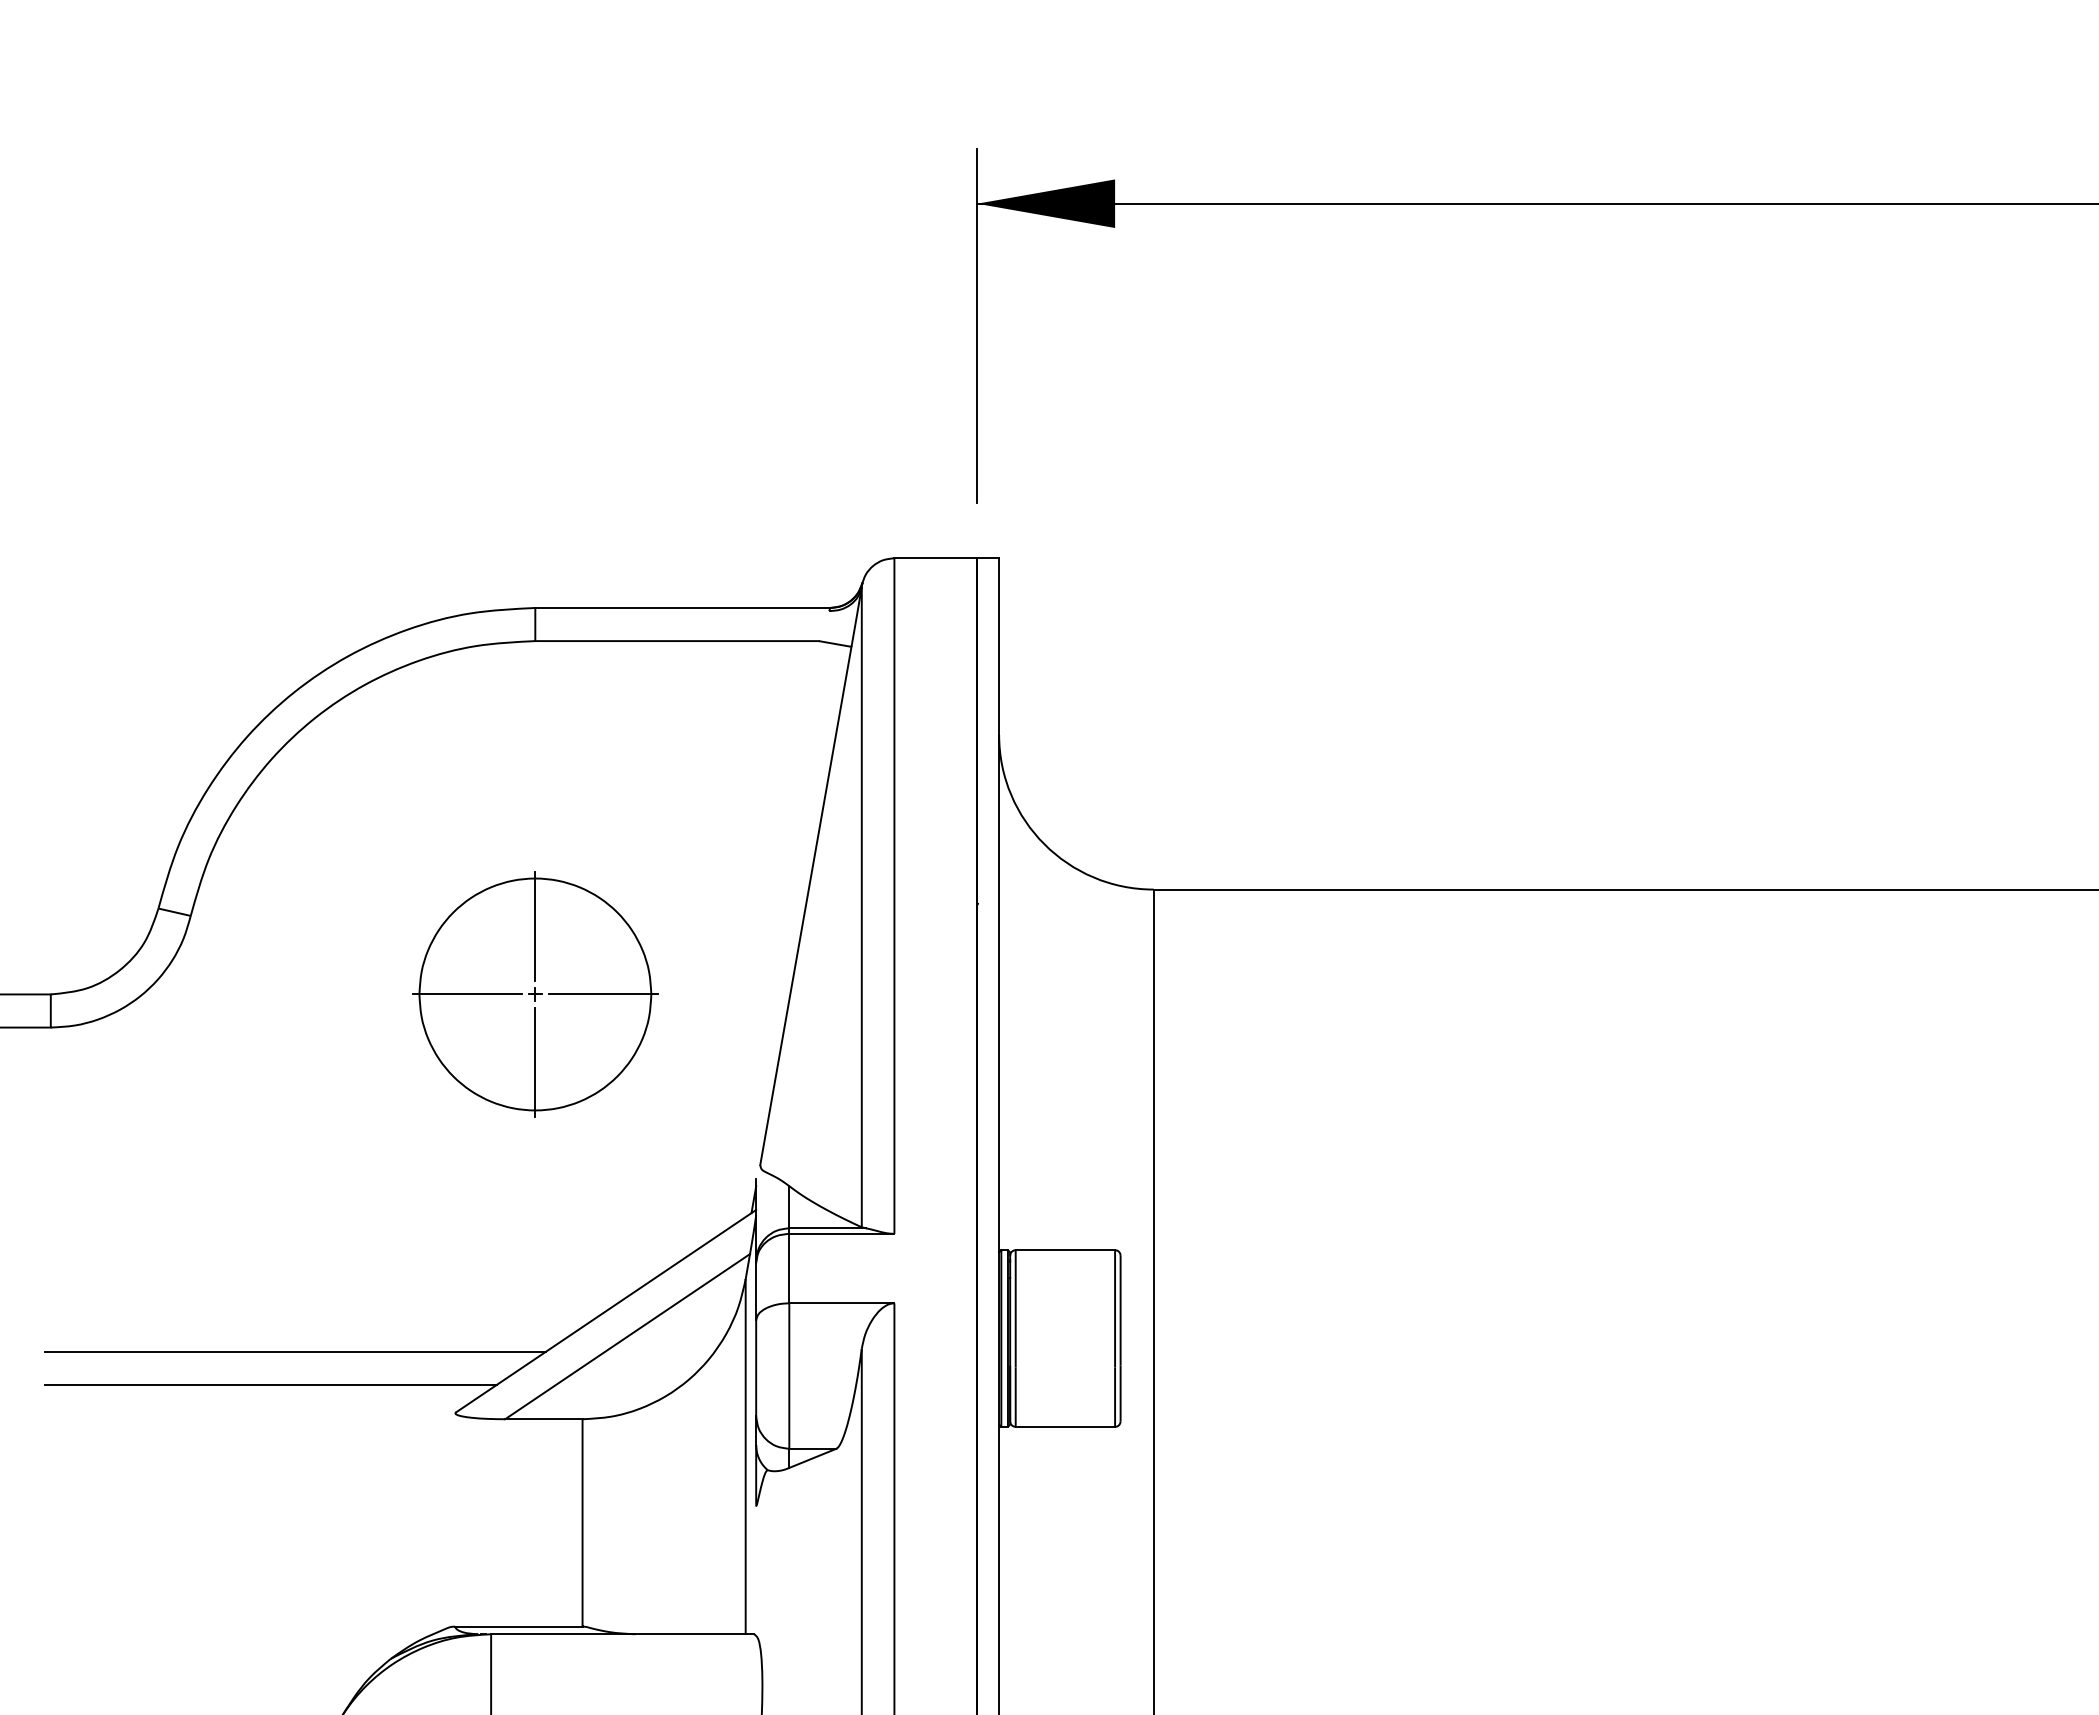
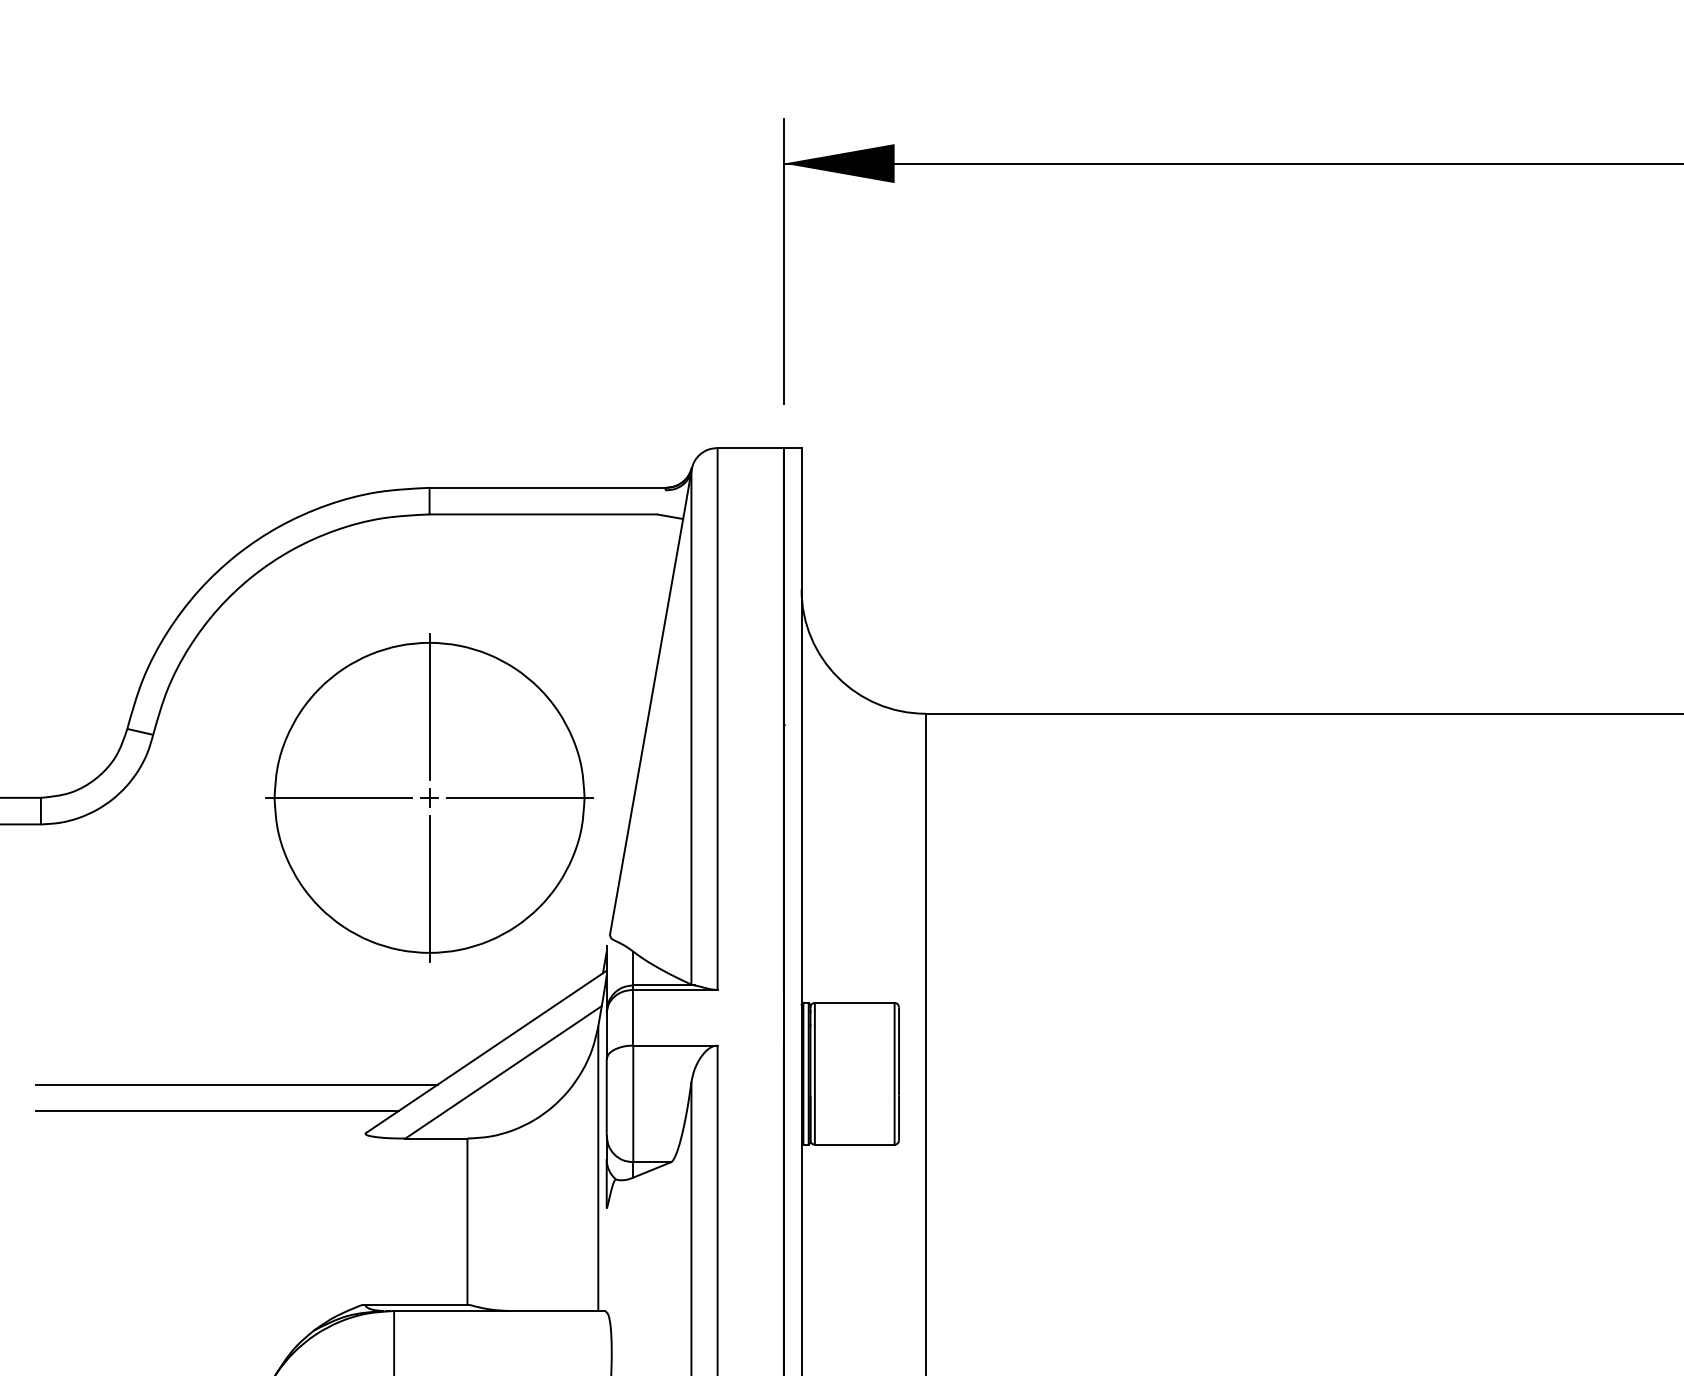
part: (535, 994) -> (429, 797), size x1.67

